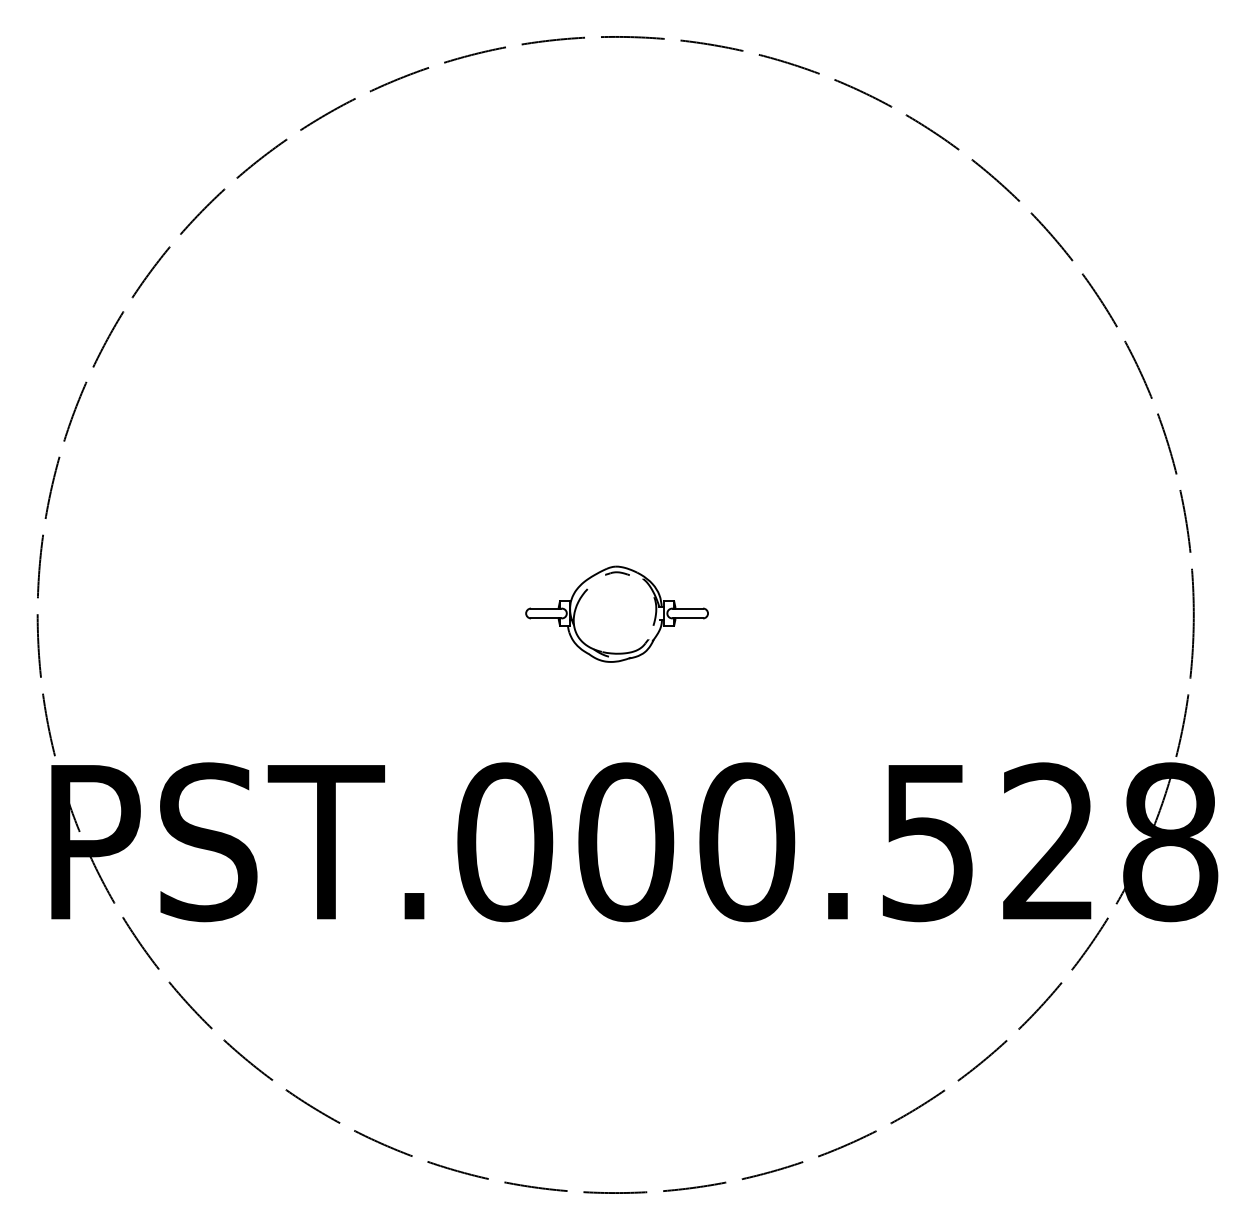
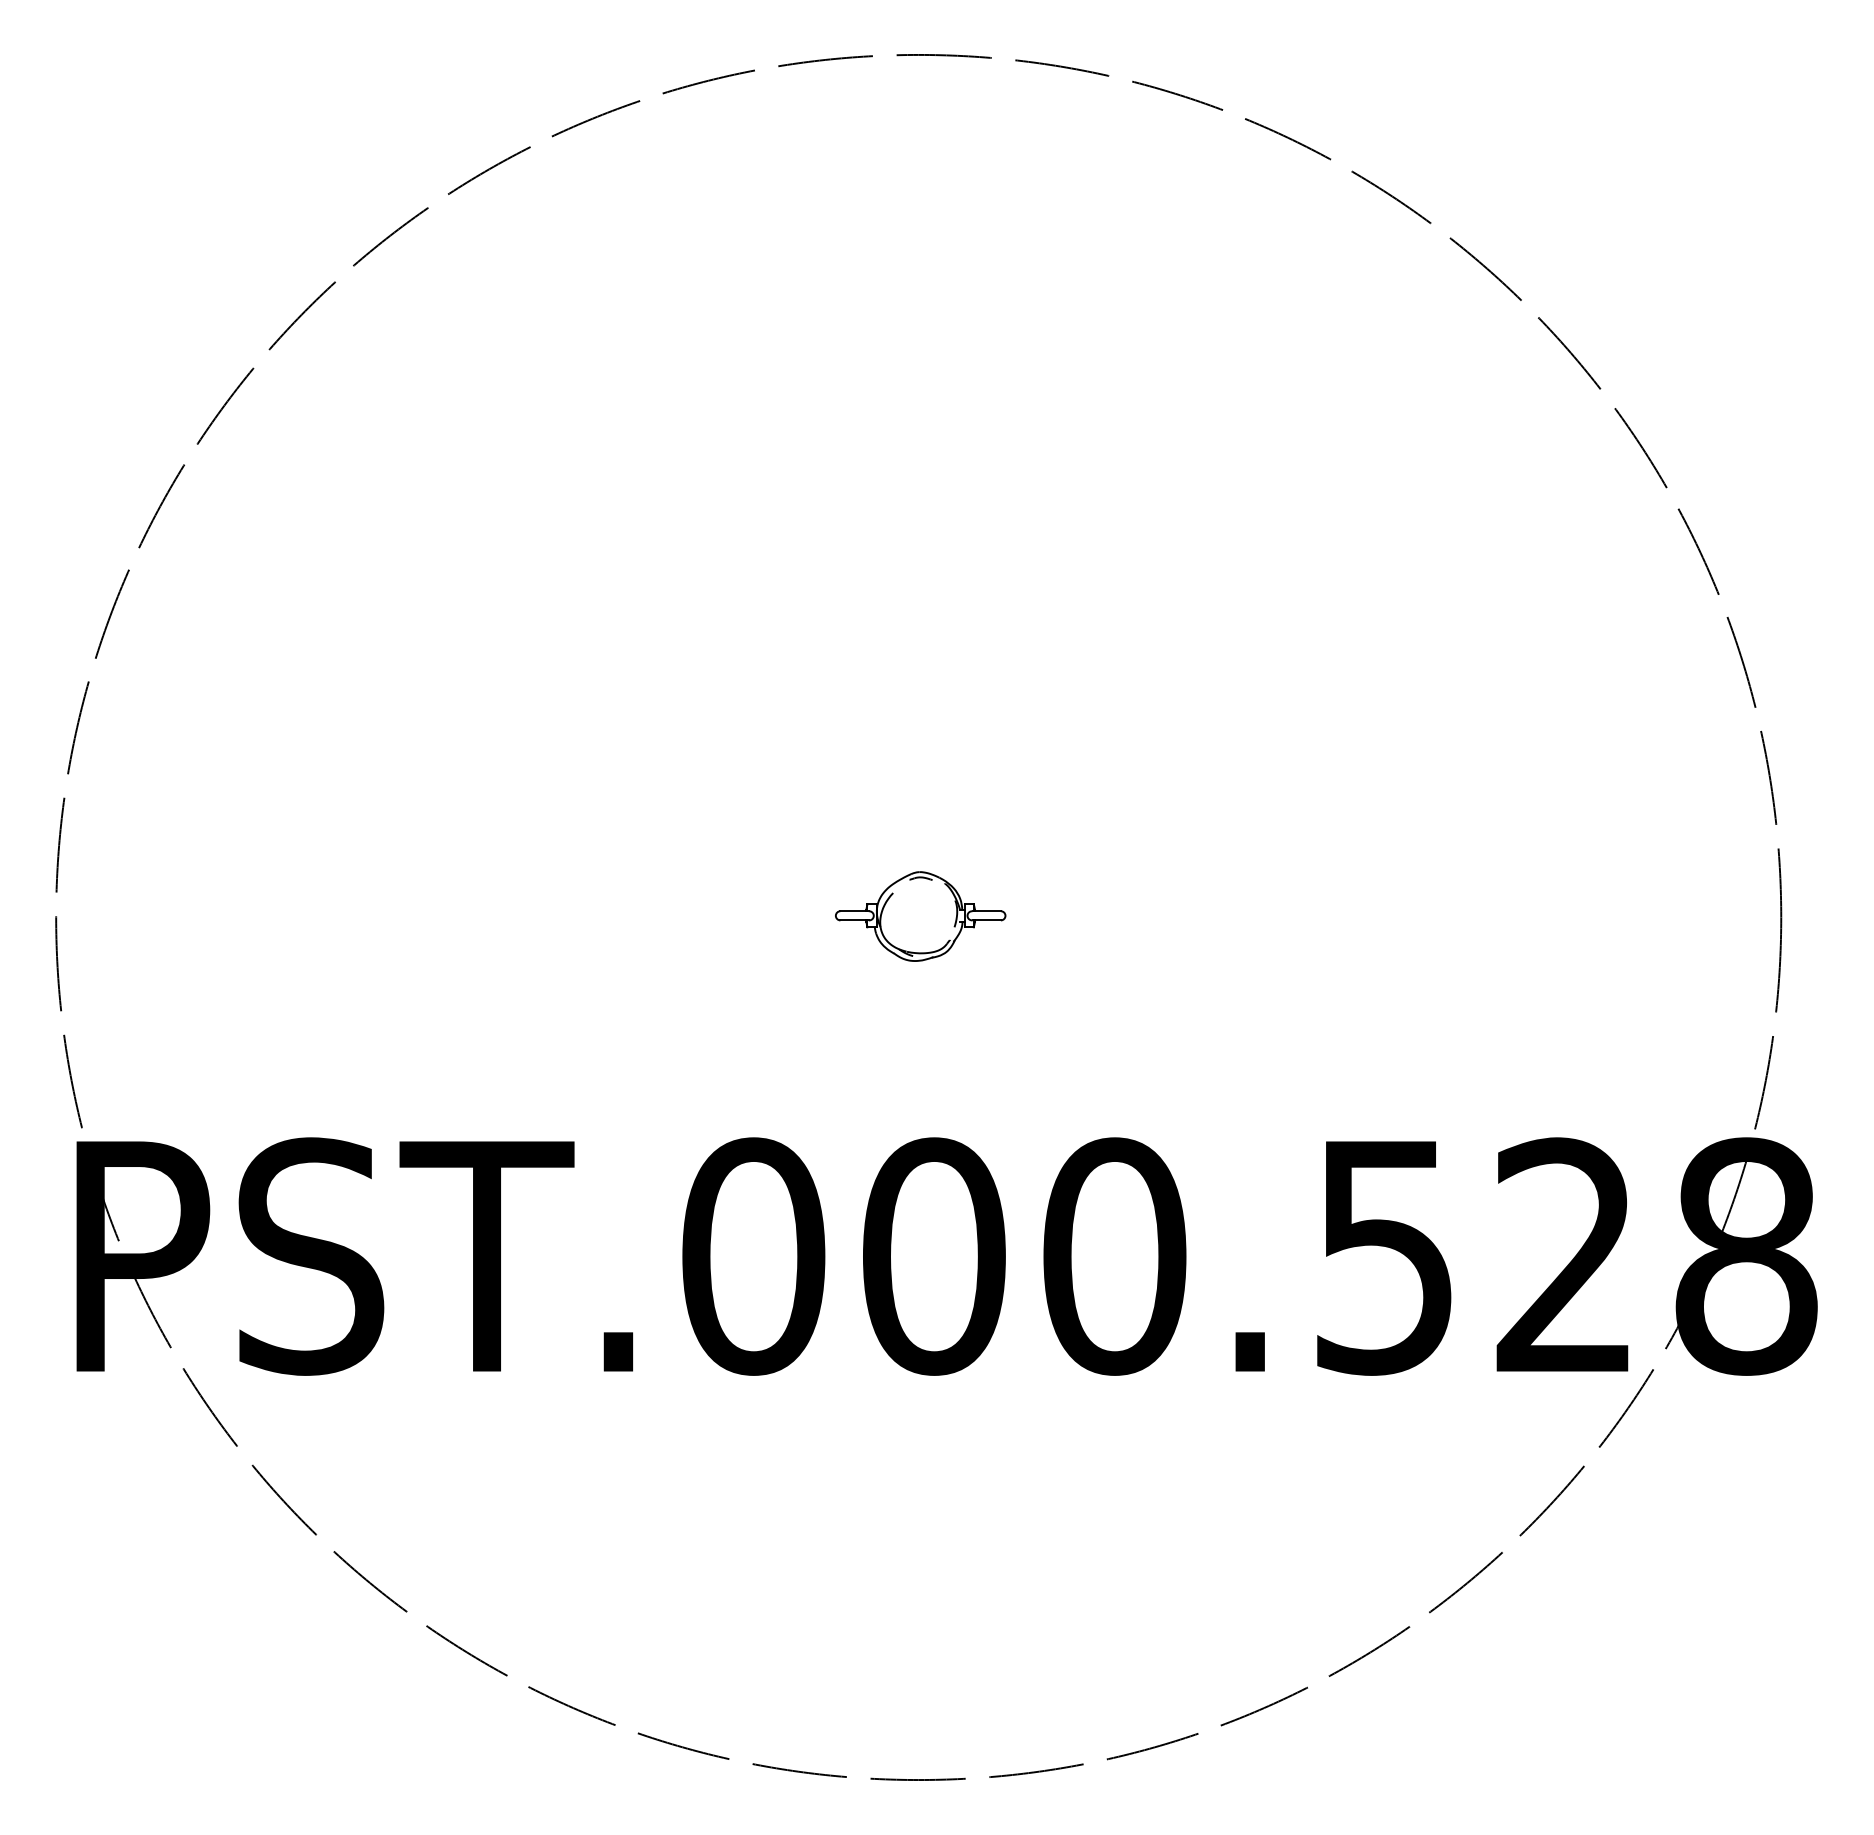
part: (616, 614) -> (919, 916), size x0.62

